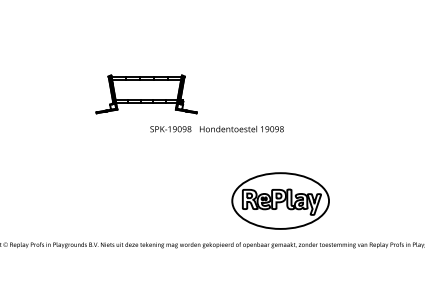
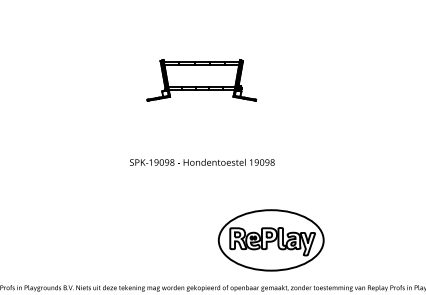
part: (146, 94) -> (201, 80), moved

